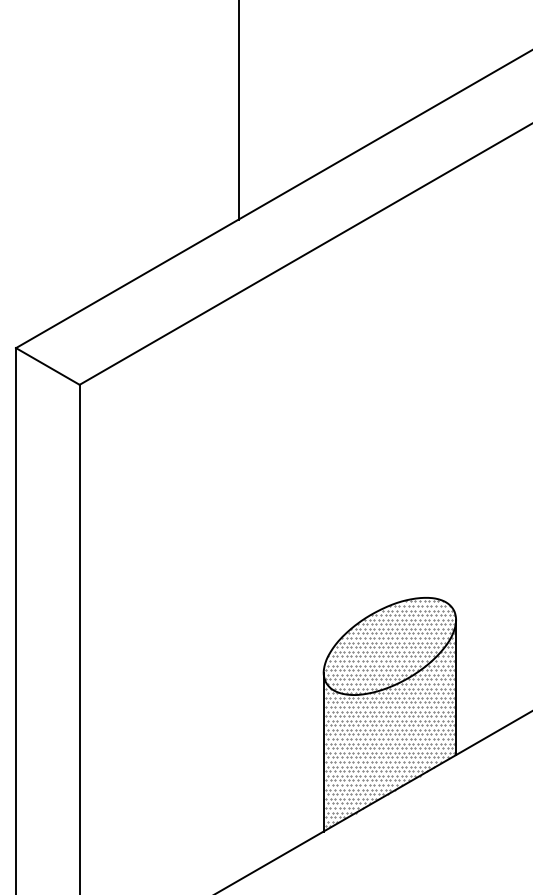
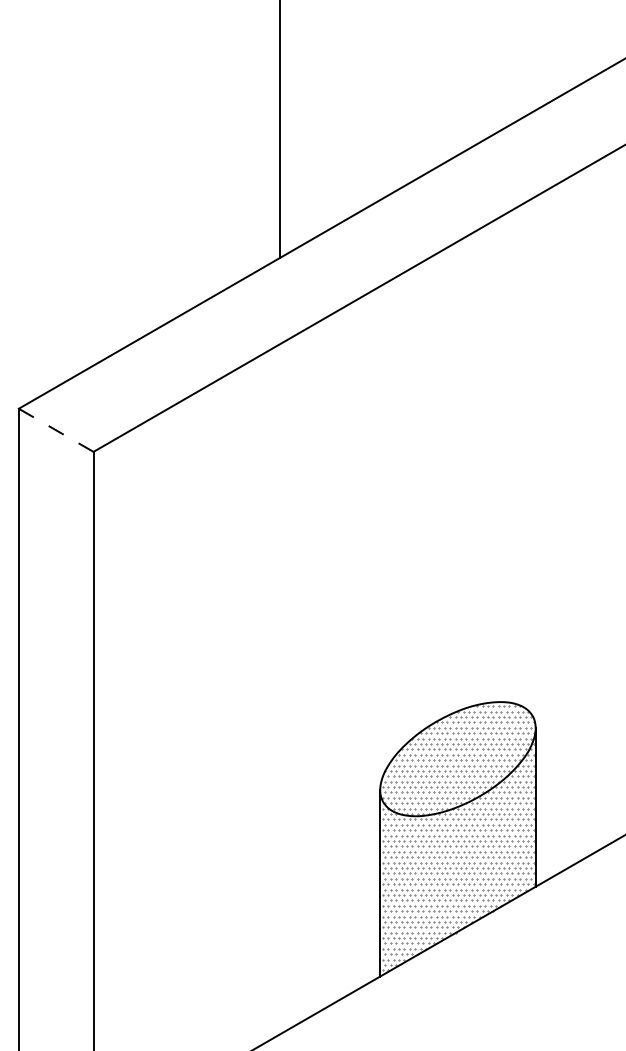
line: (47, 366) -> (55, 430), solid -> dashed

